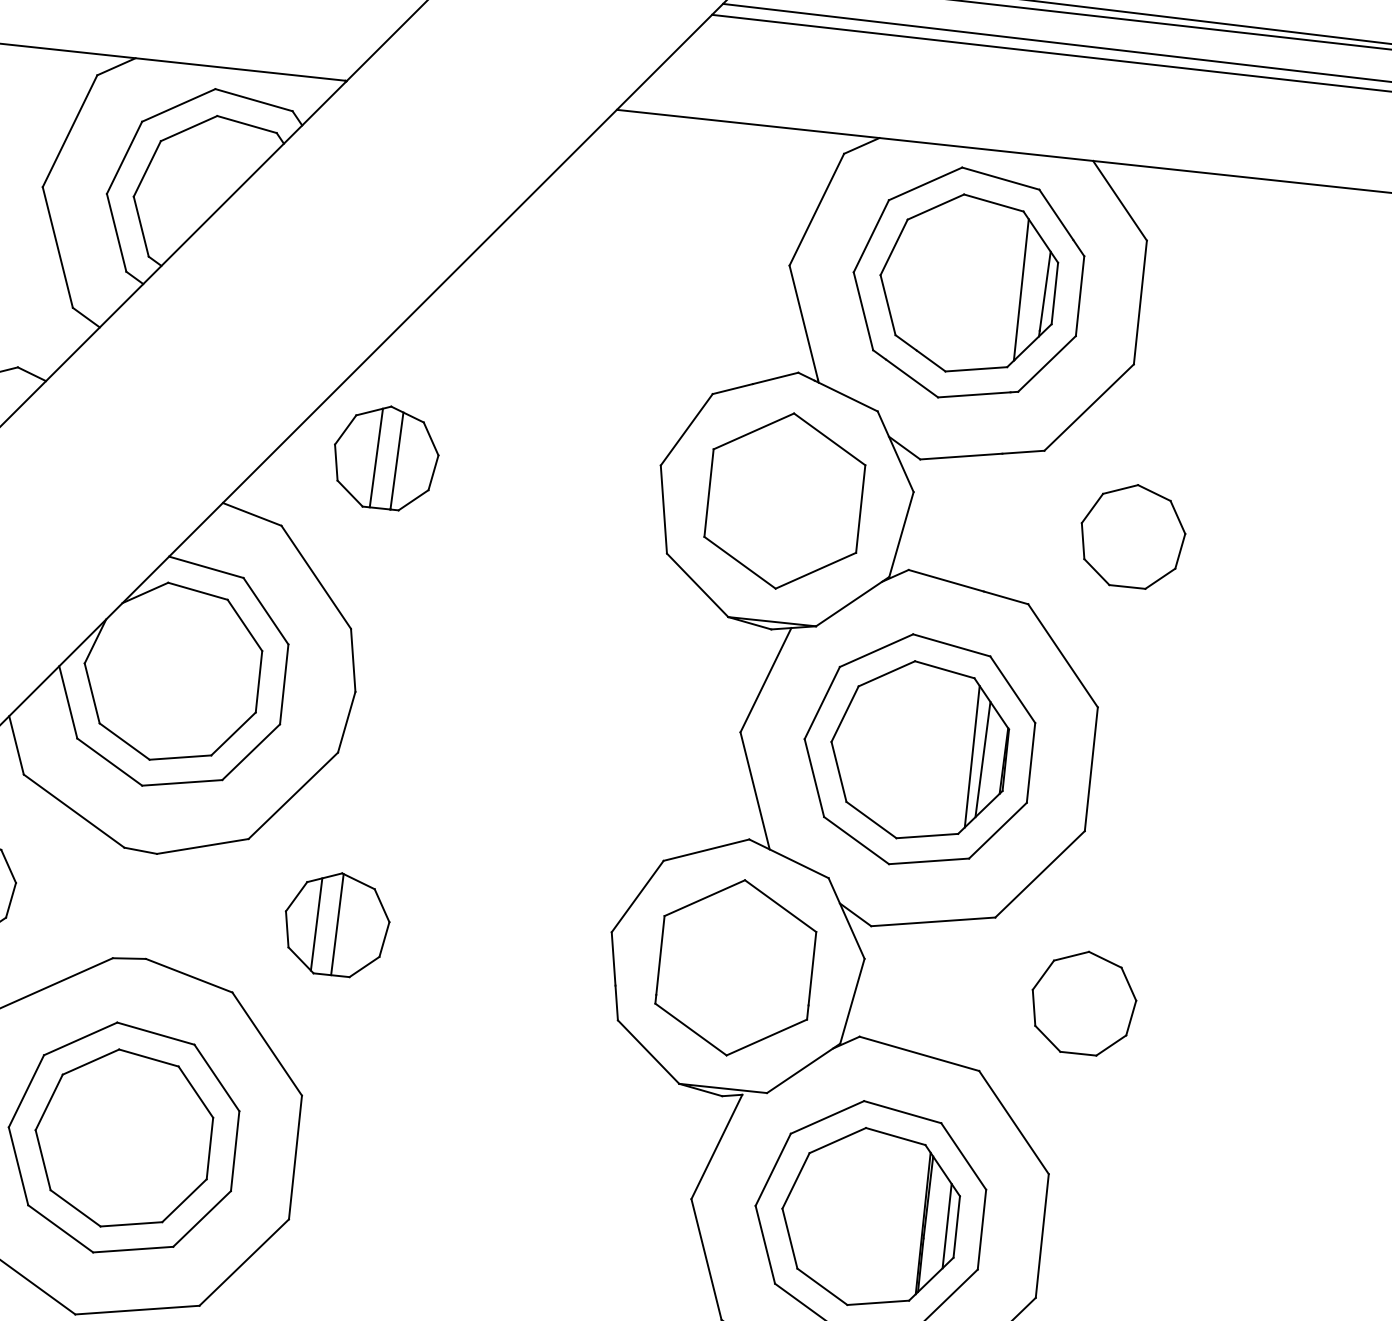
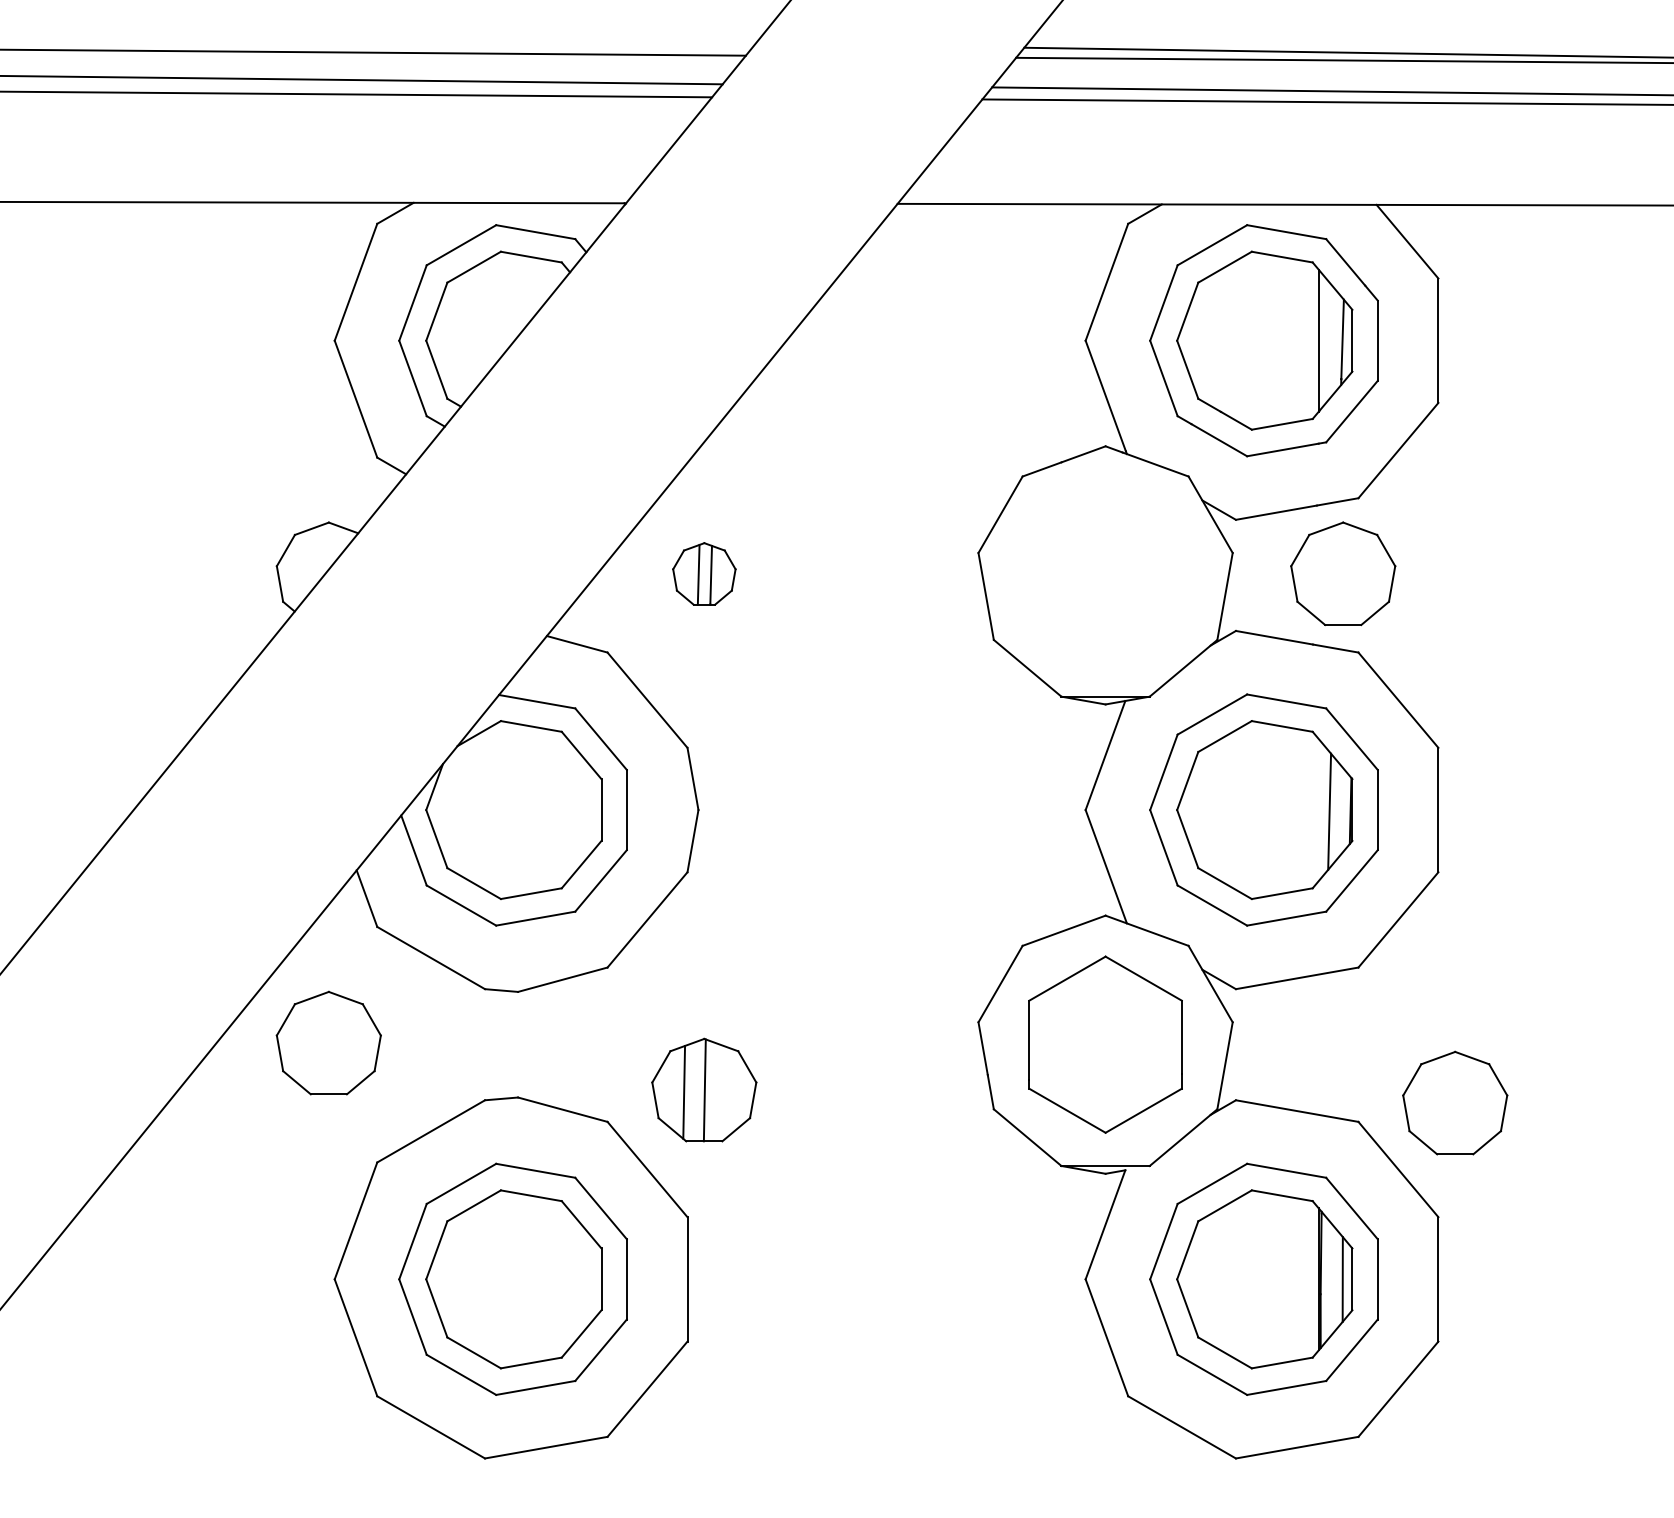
part: (386, 457) -> (704, 573), size x0.6
part: (784, 501) -> (1105, 575), removed
part: (1133, 535) -> (1343, 573), moved
line: (972, 756) -> (1318, 809), removed
part: (337, 923) -> (704, 1089), moved
part: (1084, 1002) -> (1455, 1102), moved

